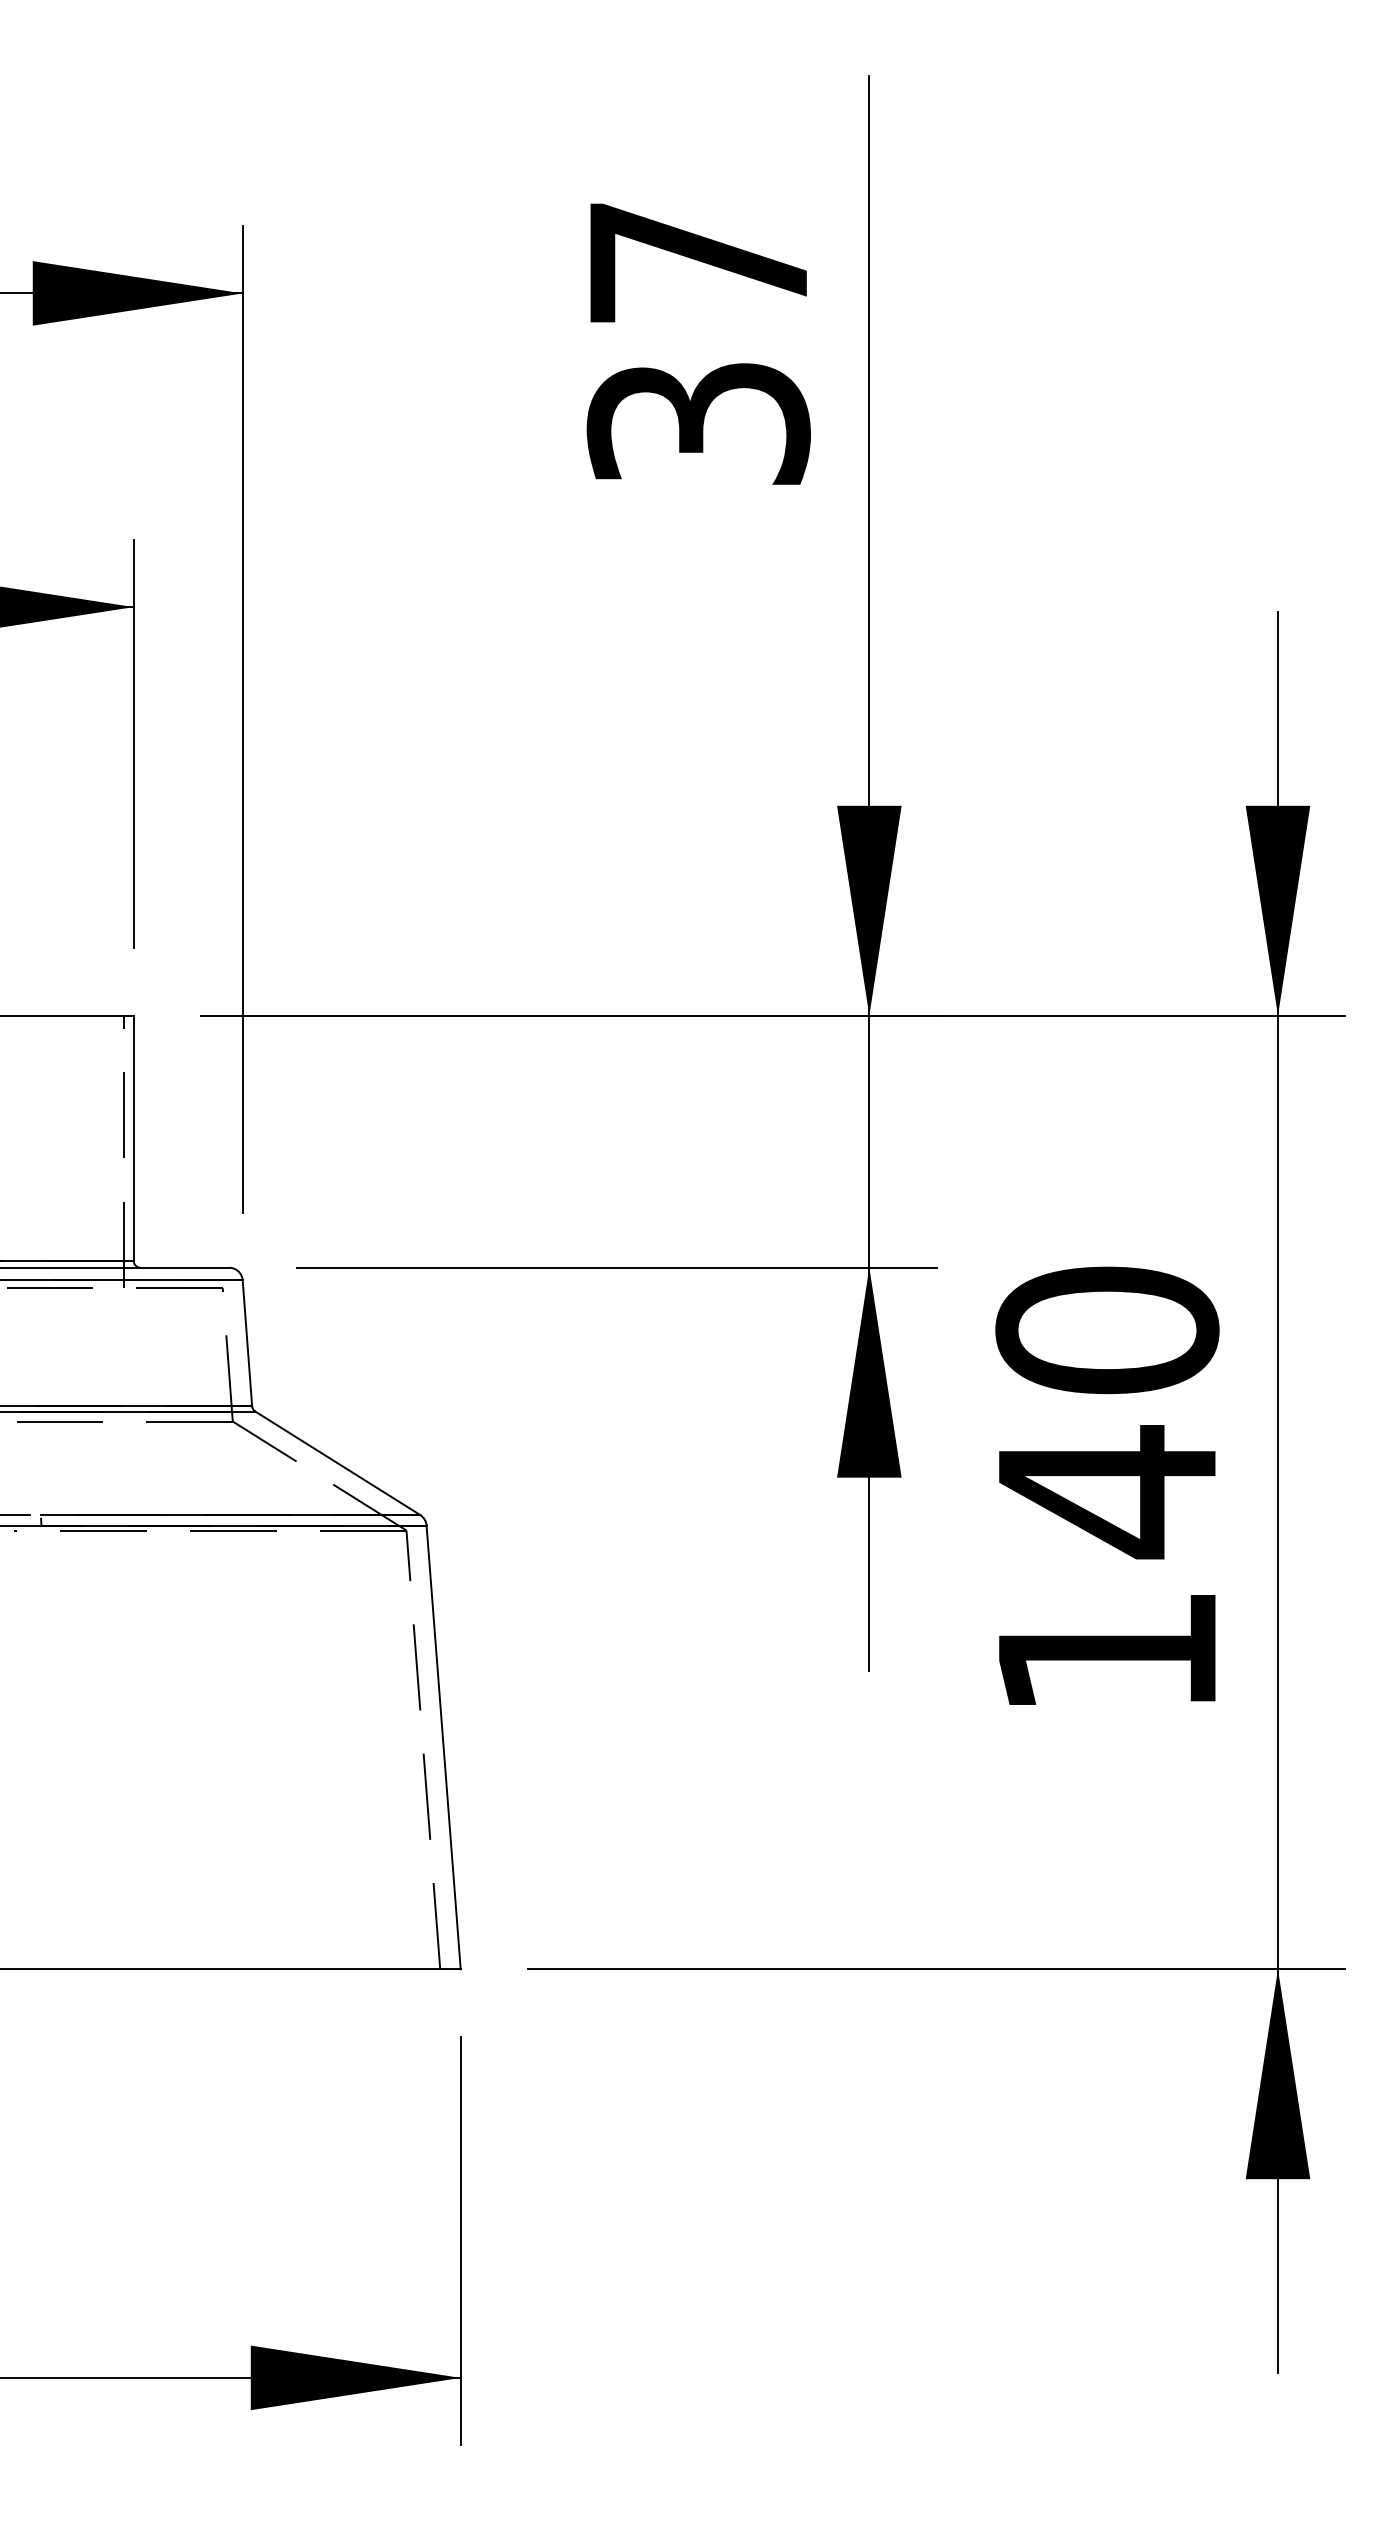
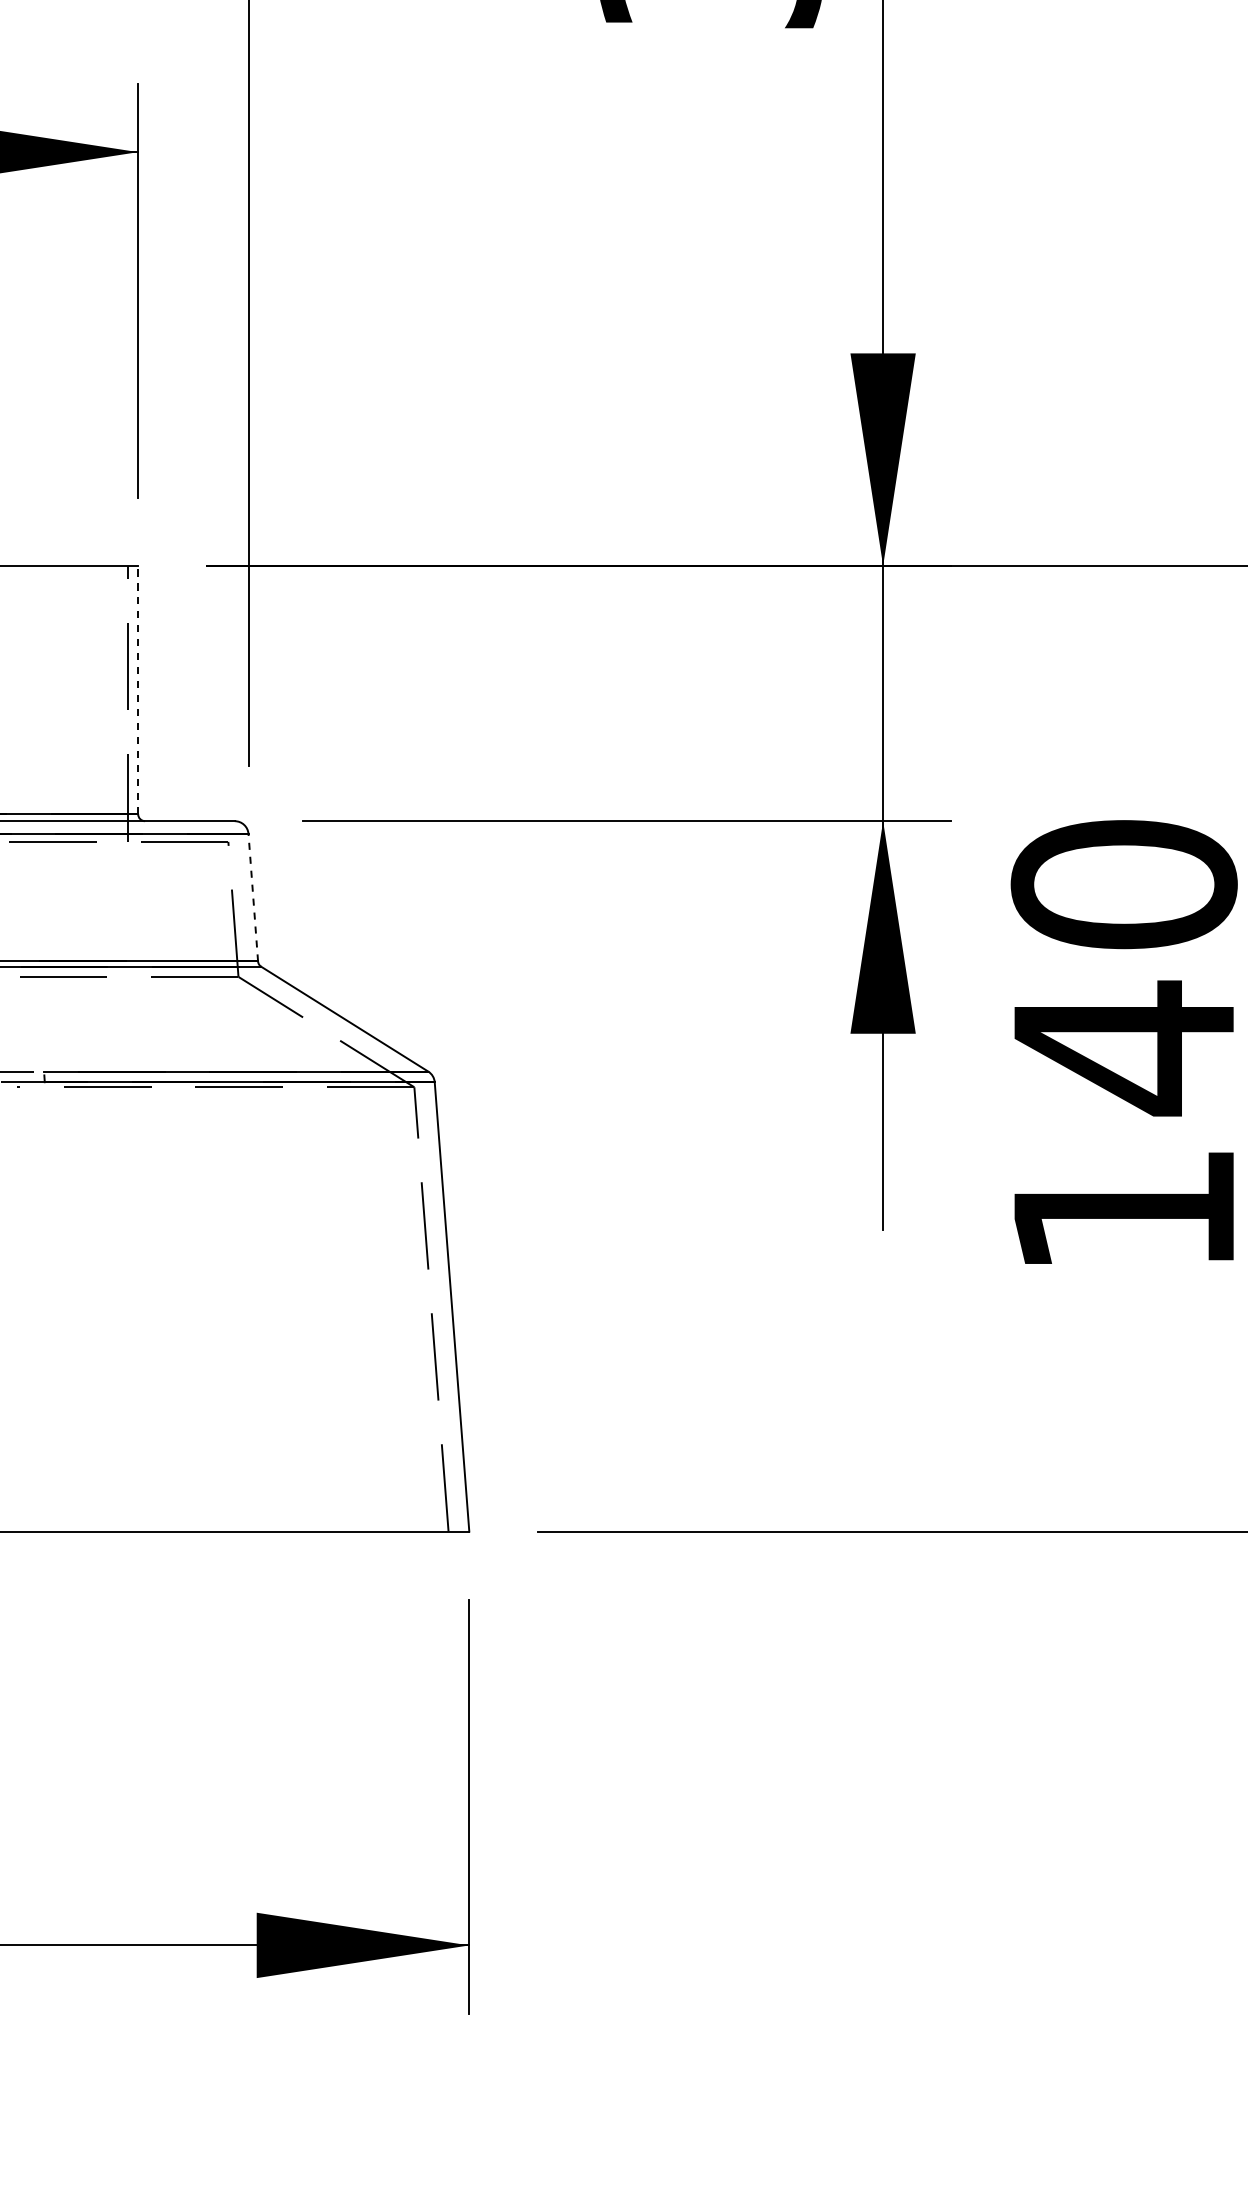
line: (133, 1138) -> (137, 690), solid -> dashed
line: (247, 1342) -> (253, 896), solid -> dashed

